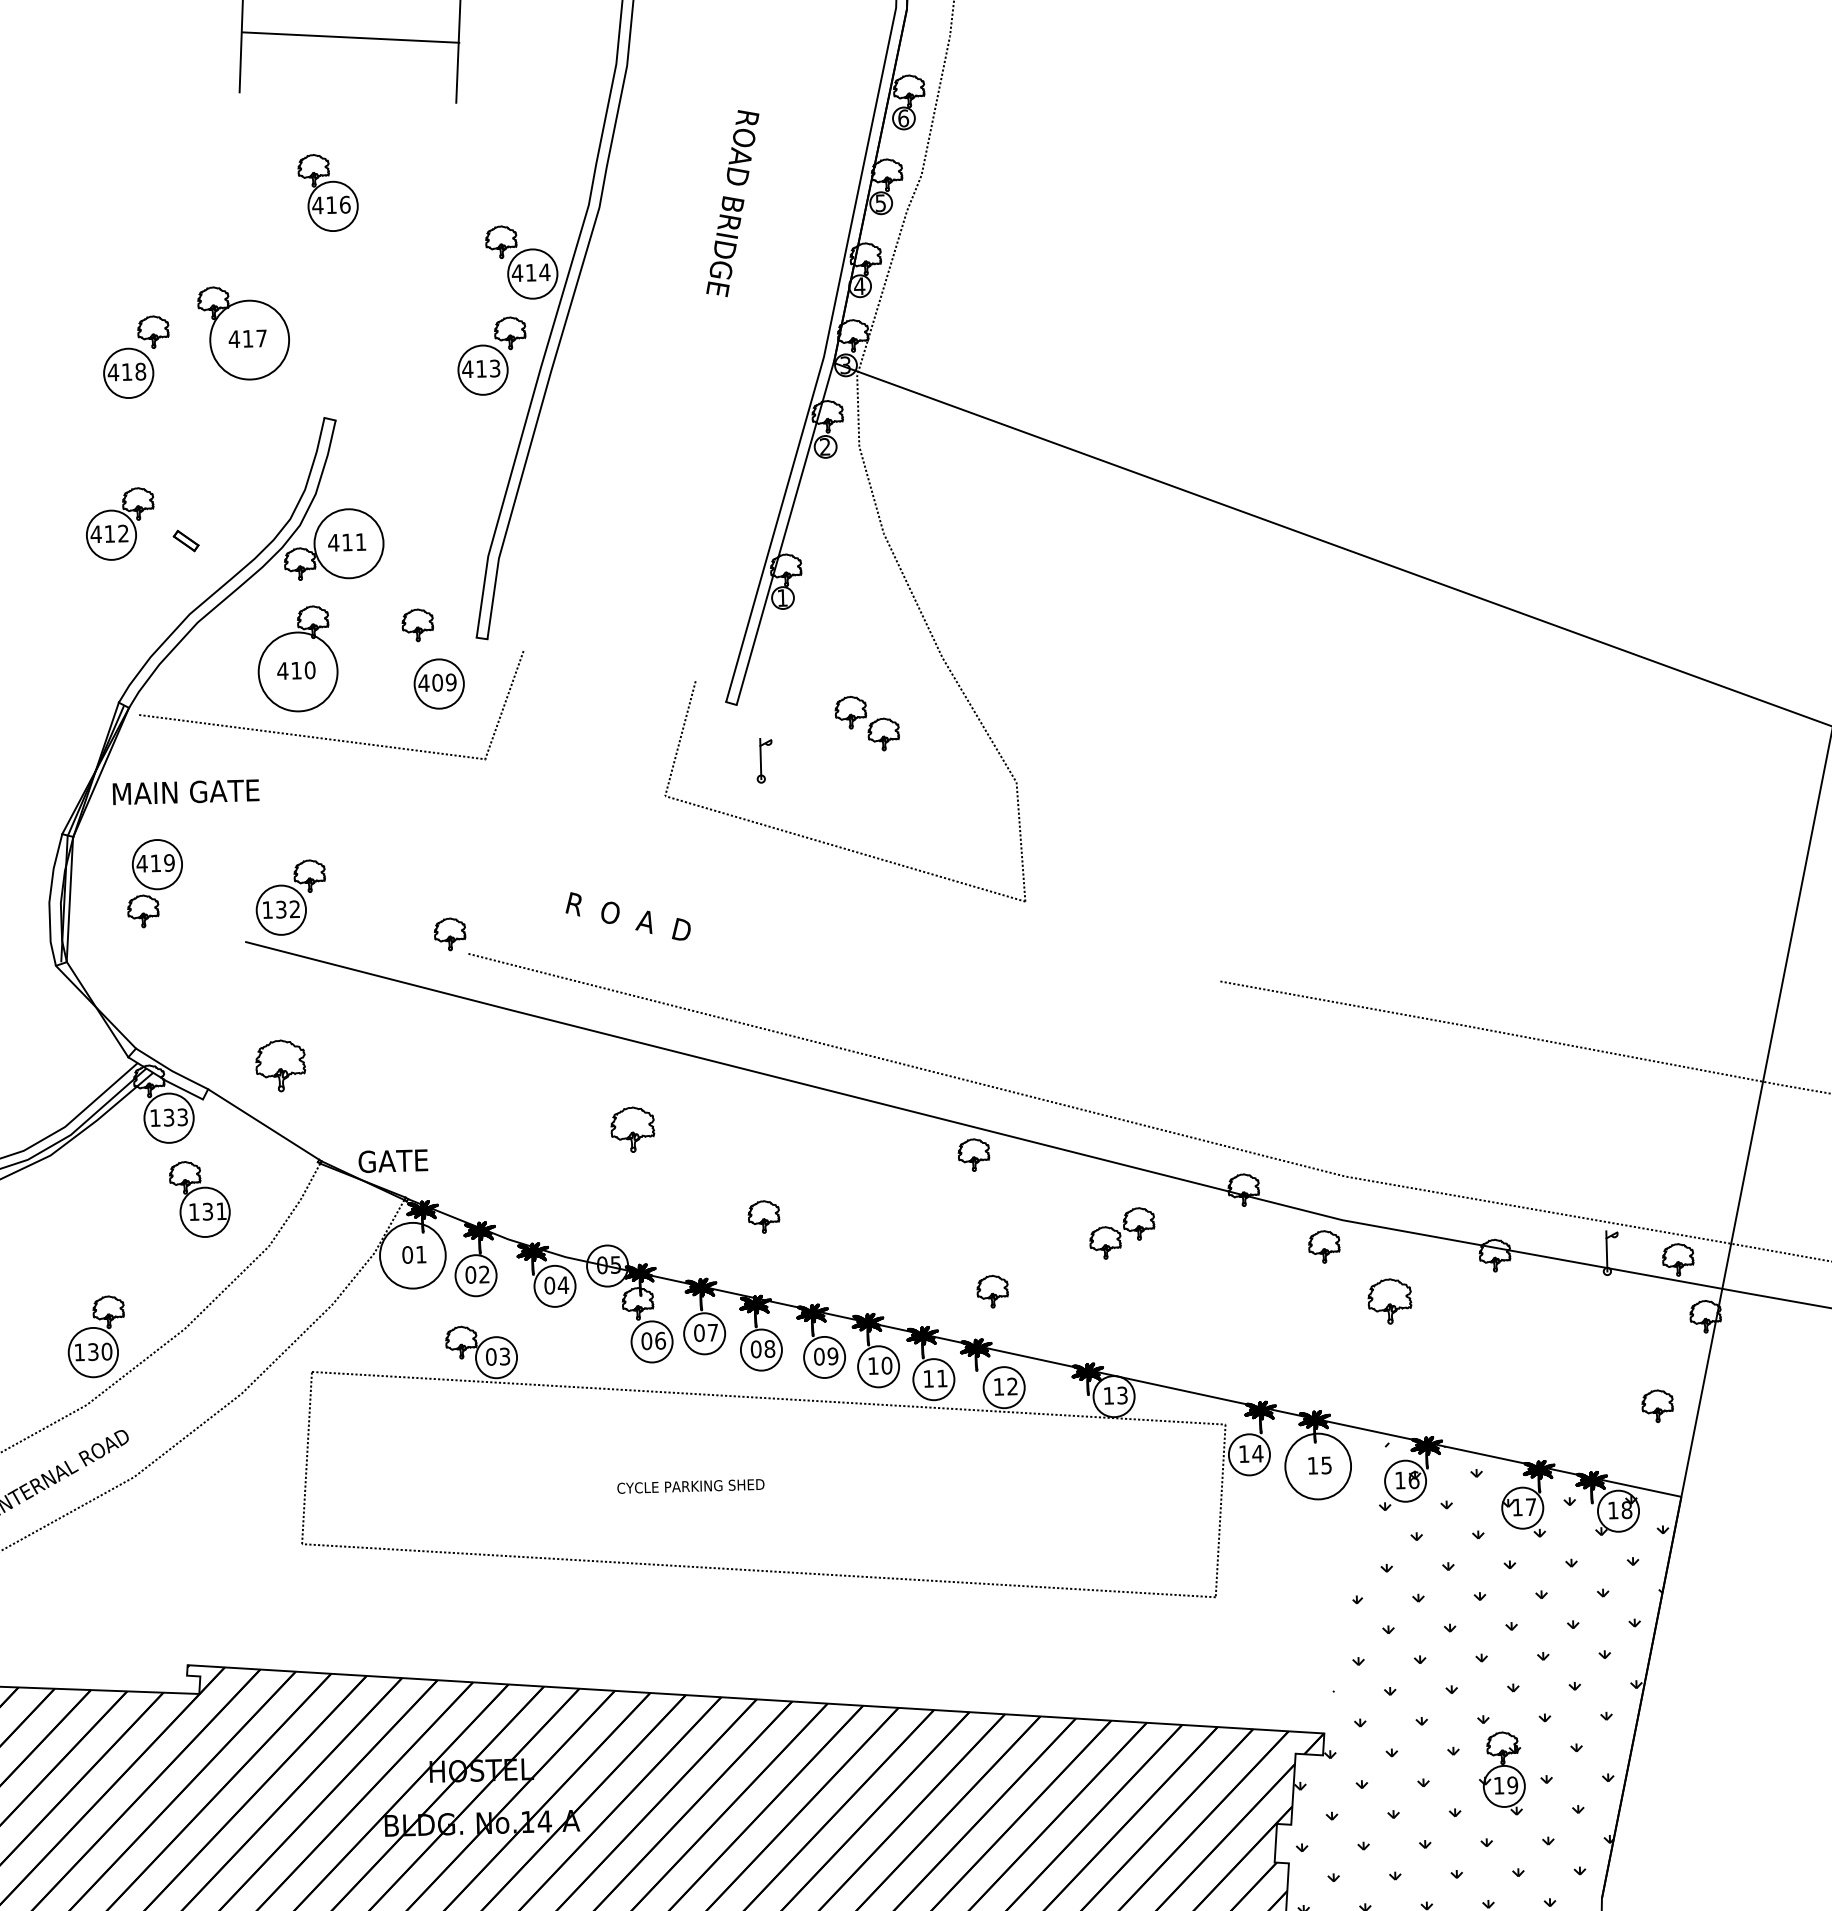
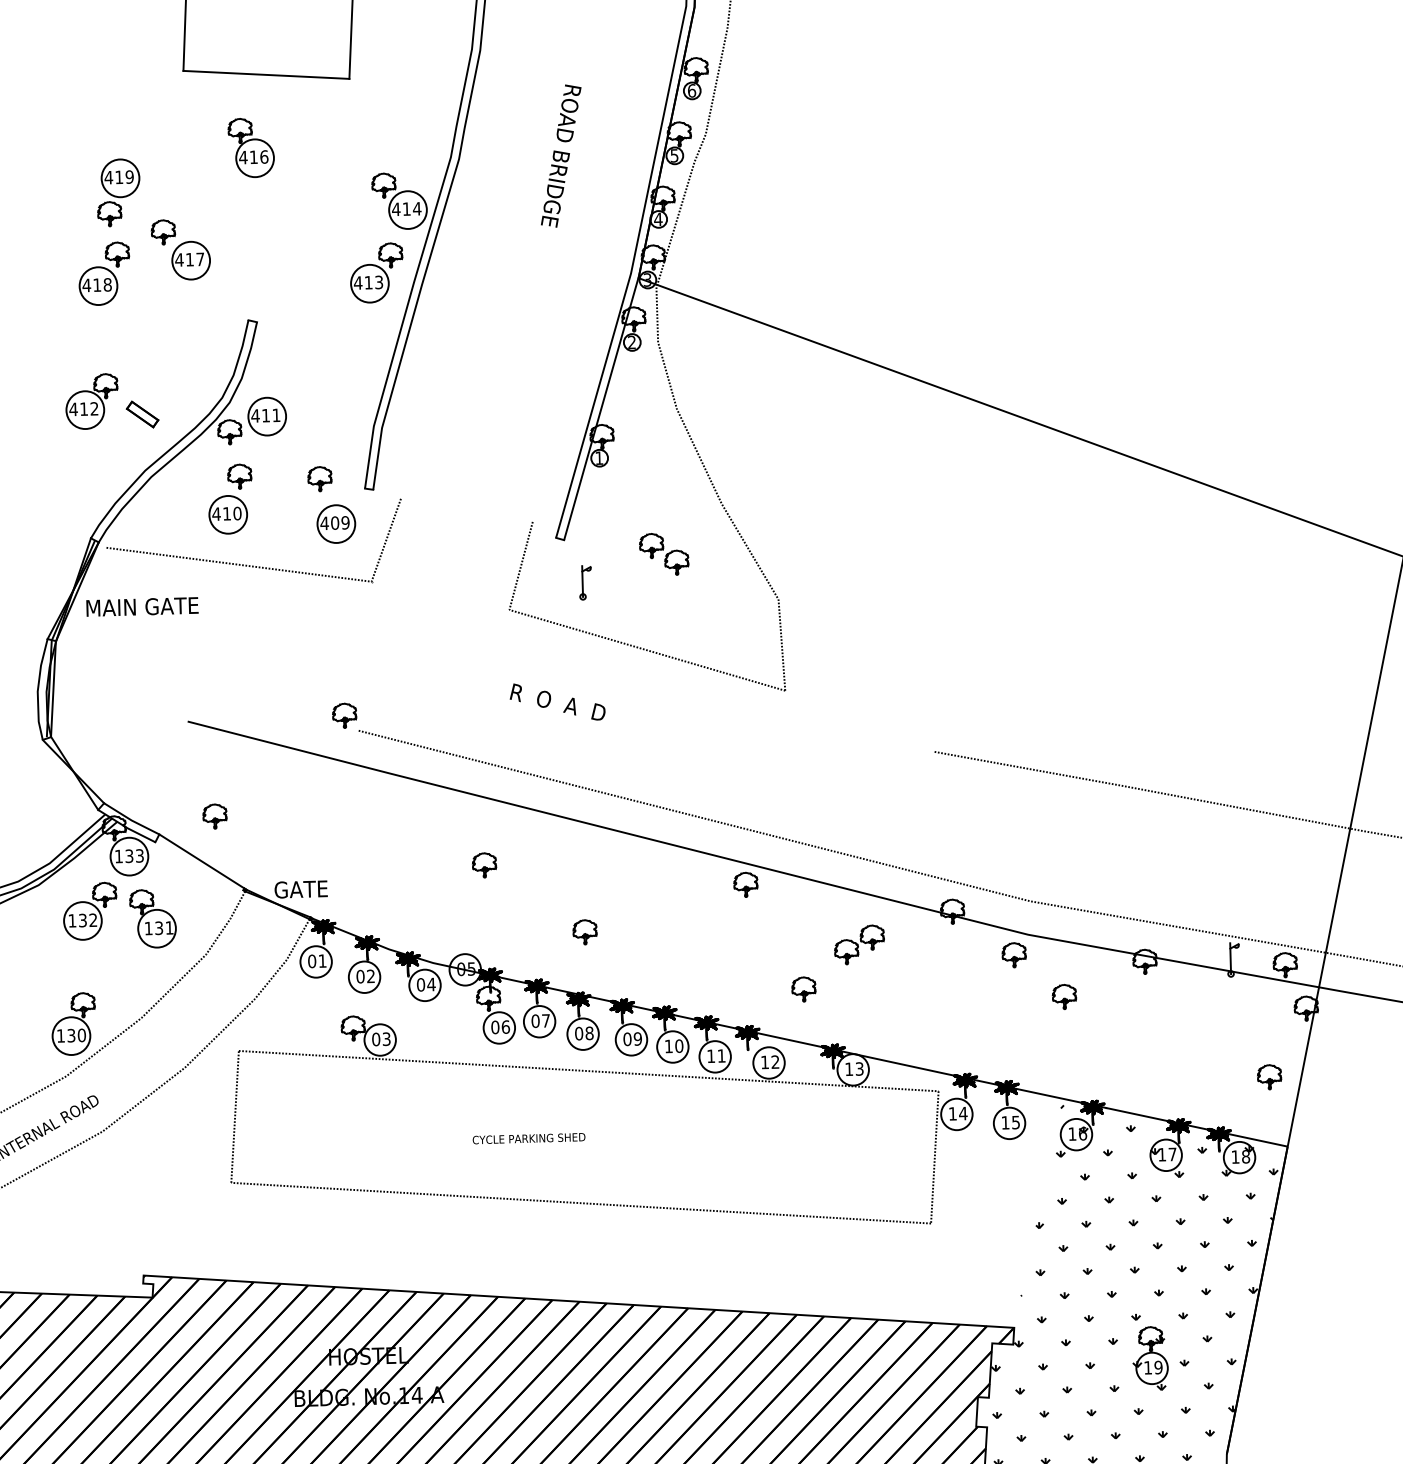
line: (350, 37) -> (266, 74), moved
circle: (249, 339) -> (191, 260), size x0.62
part: (185, 540) -> (142, 414), size x1.67
circle: (348, 543) -> (266, 416), size x0.71
circle: (297, 671) -> (227, 514), size x0.62
part: (154, 883) -> (118, 192), moved
part: (290, 897) -> (89, 911), moved
text: (627, 916) -> (557, 702), moved
part: (280, 1065) -> (214, 816), size x0.62
part: (632, 1129) -> (484, 865), size x0.71
circle: (412, 1255) -> (315, 961), size x0.62
part: (992, 1291) -> (803, 989), moved
part: (1389, 1301) -> (1064, 997), size x0.71
circle: (1317, 1466) -> (1009, 1123), size x0.62

